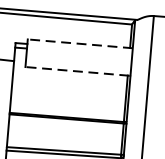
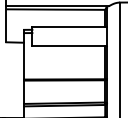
line: (79, 43) -> (69, 26), dashed -> solid
line: (77, 71) -> (69, 46), dashed -> solid

